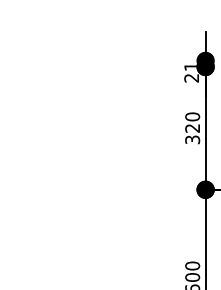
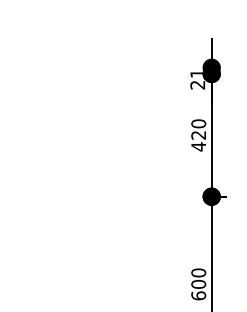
text: (192, 139) -> (198, 146), 320 -> 420

